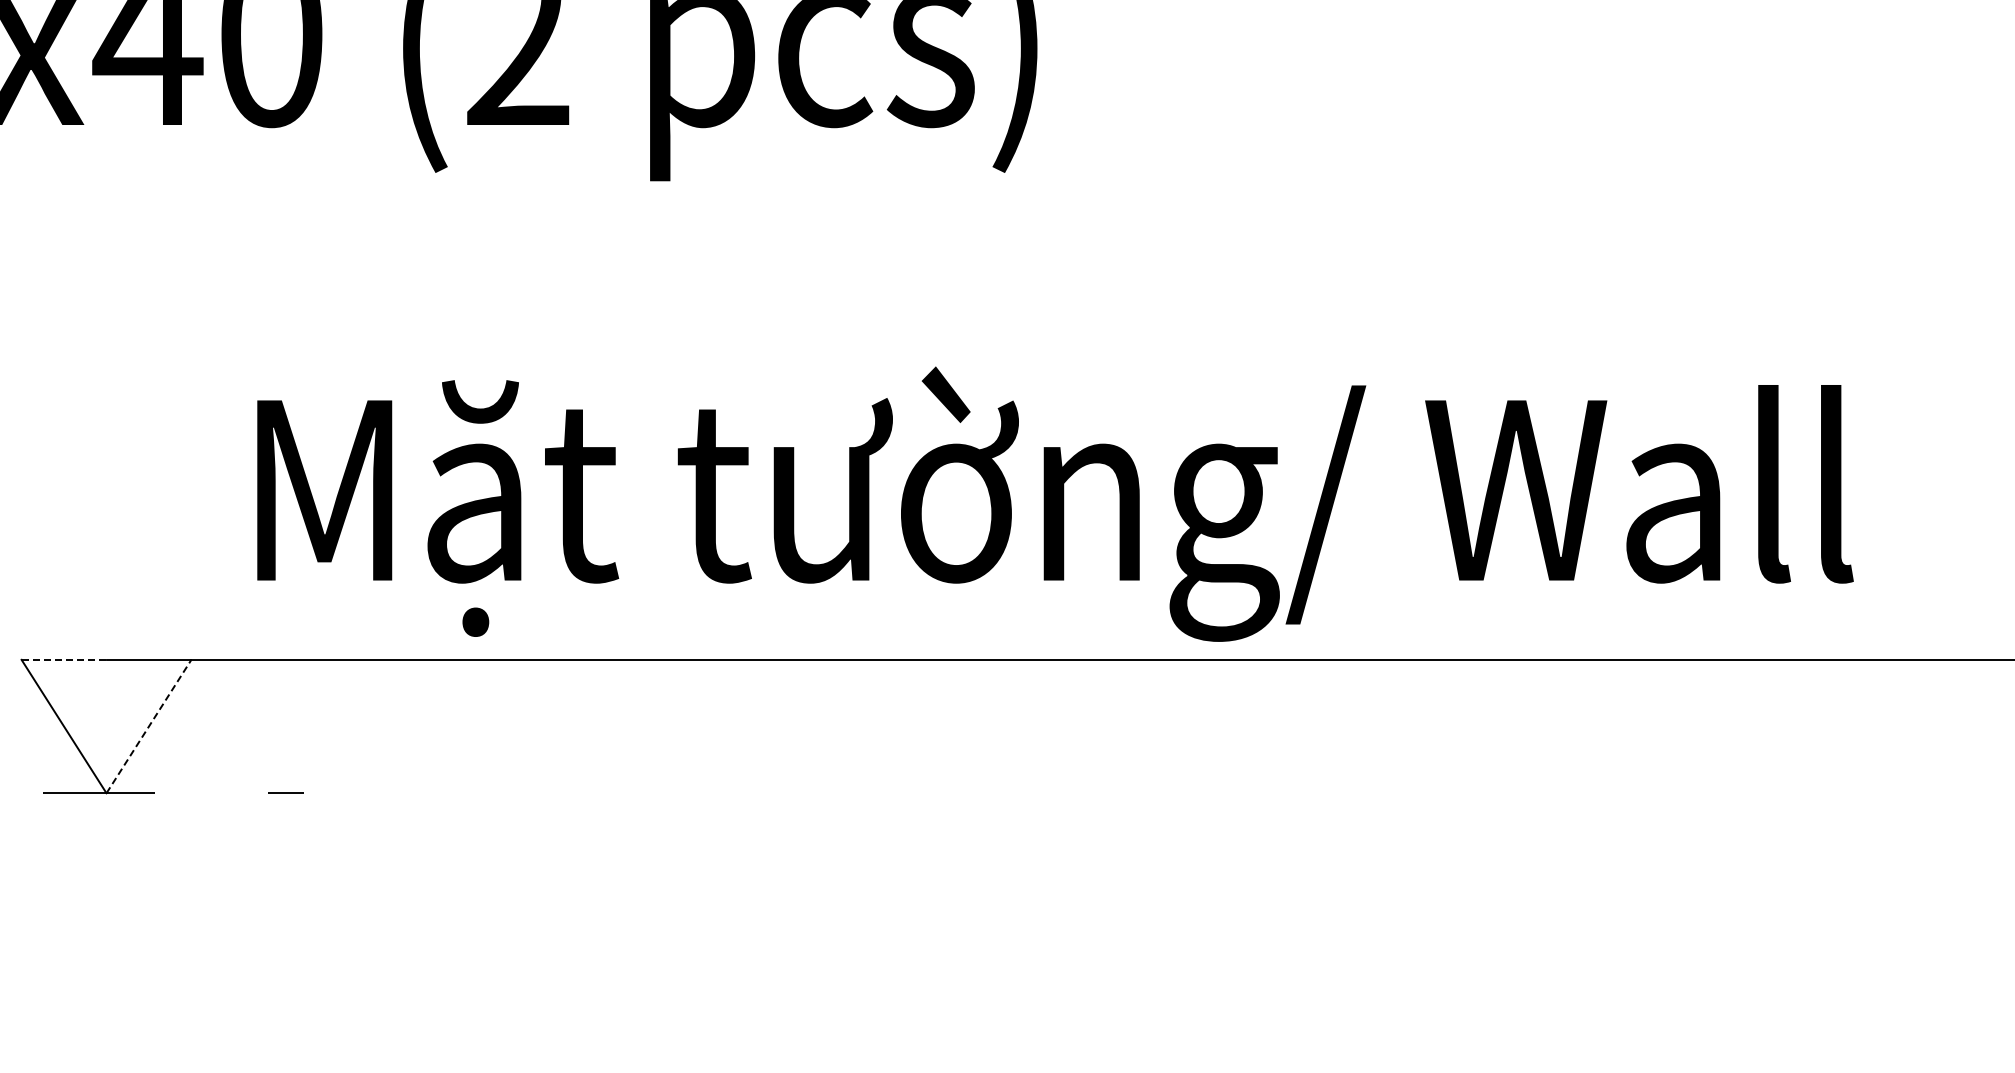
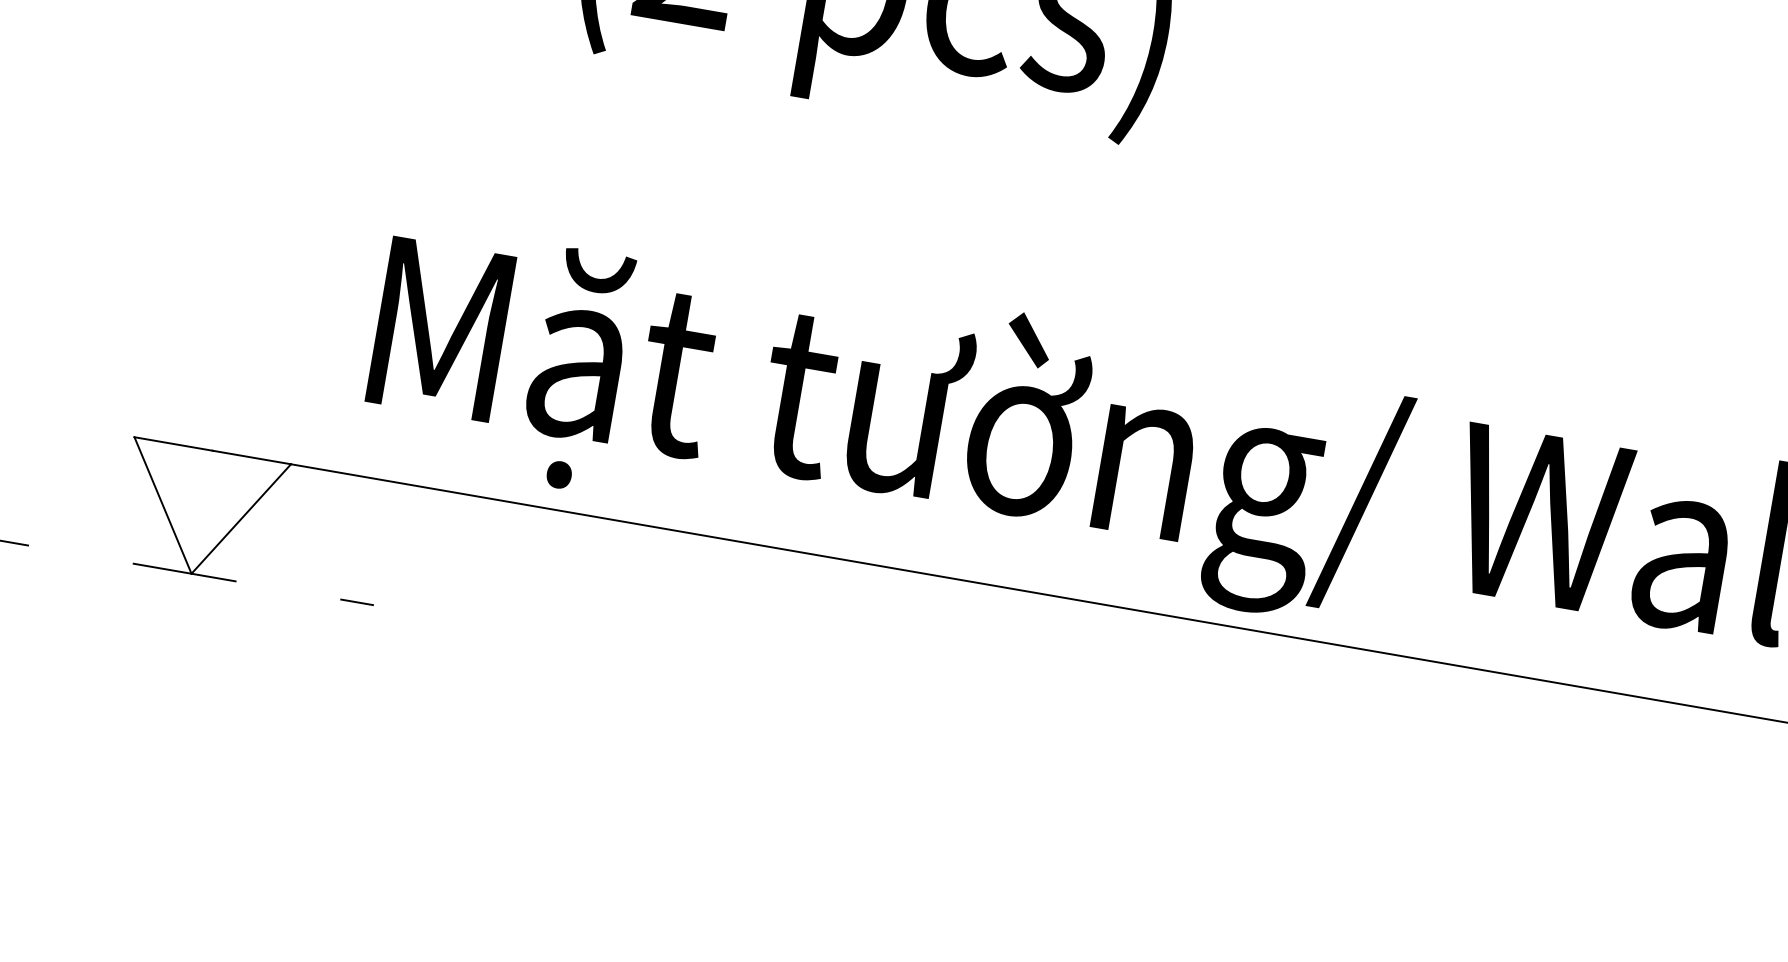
line: (64, 659) -> (174, 443), dashed -> solid
line: (149, 726) -> (241, 519), dashed -> solid

